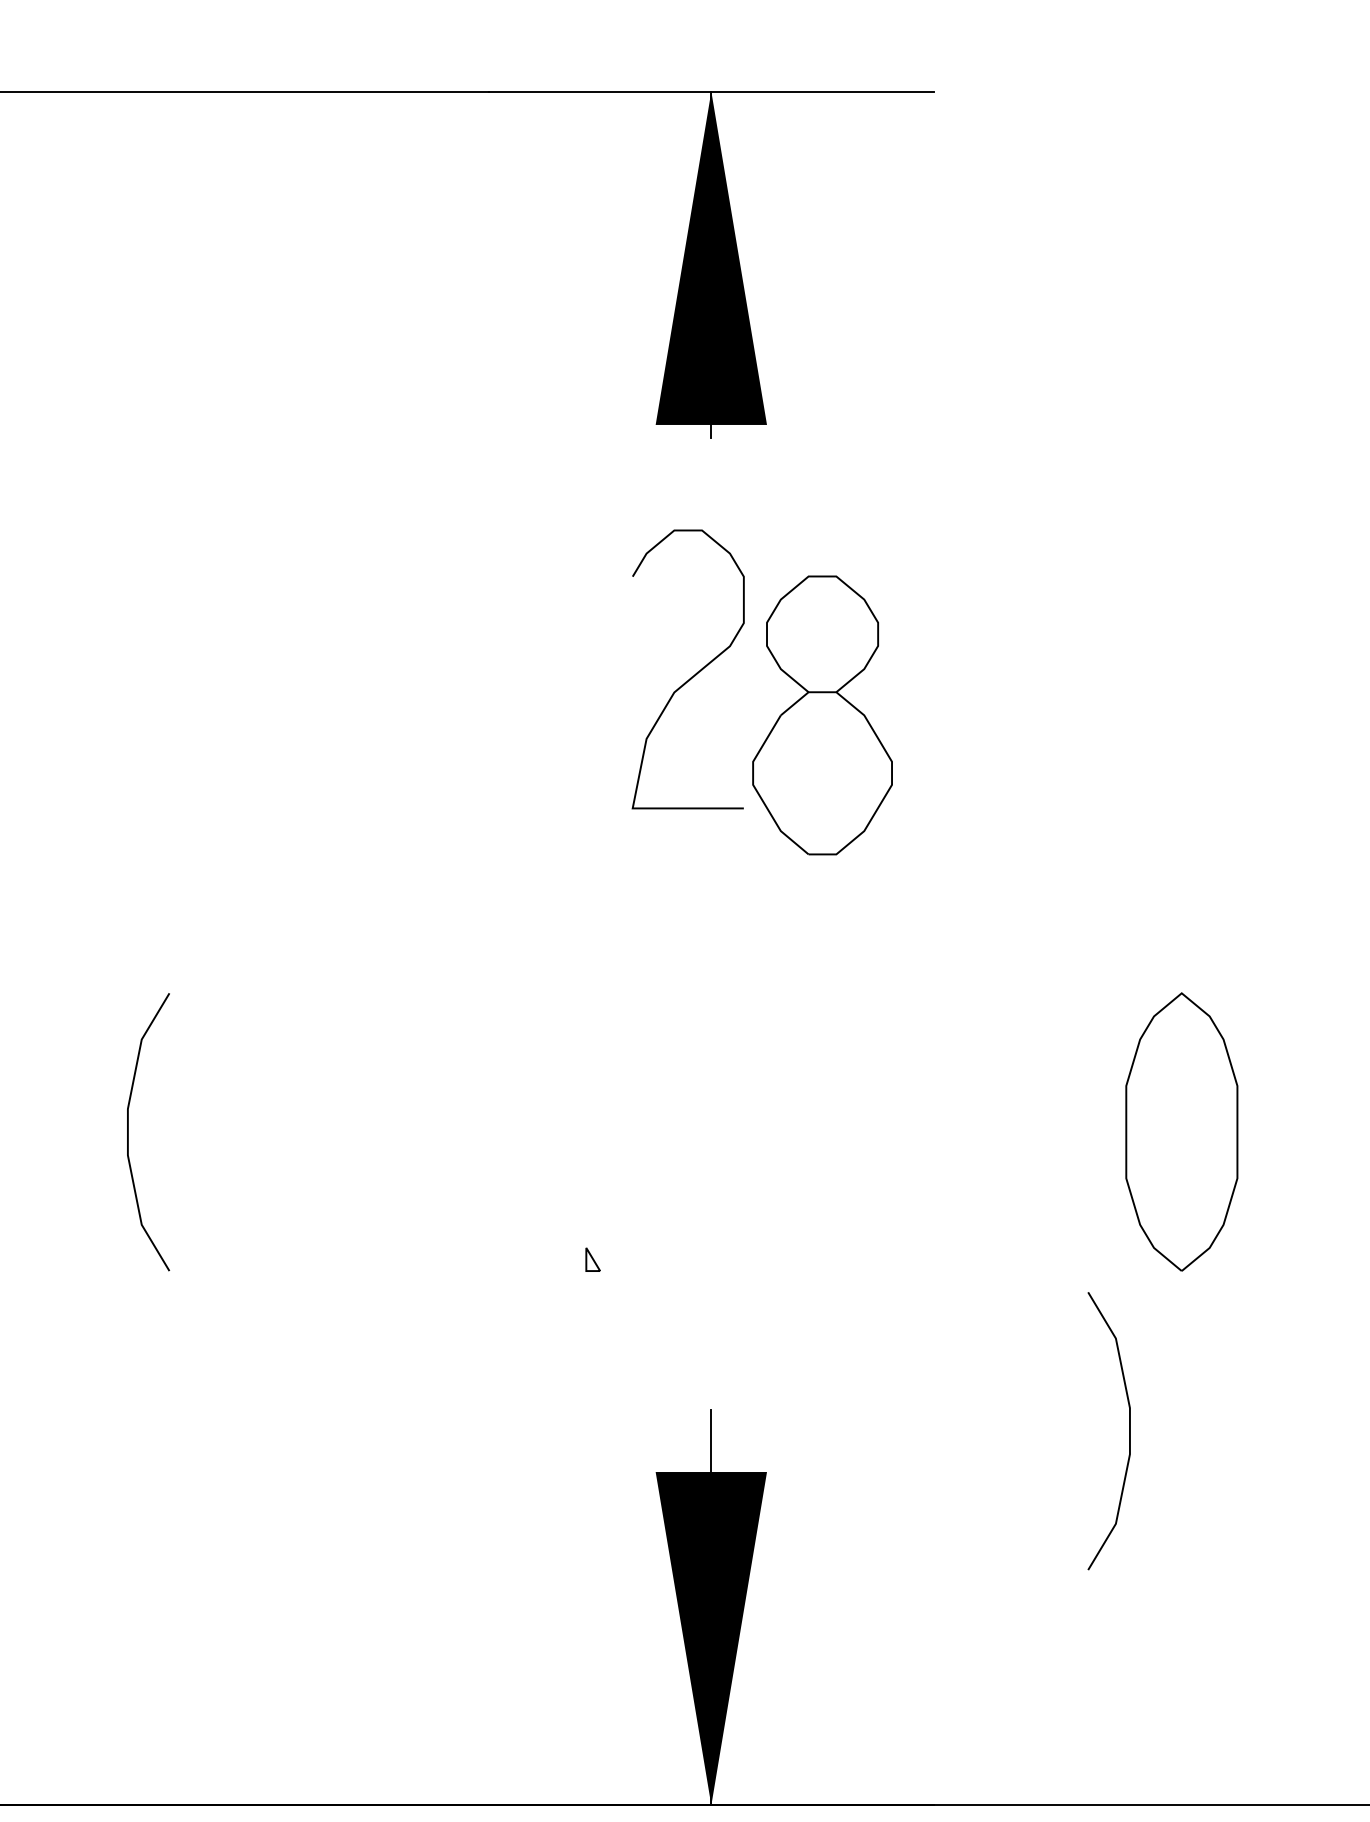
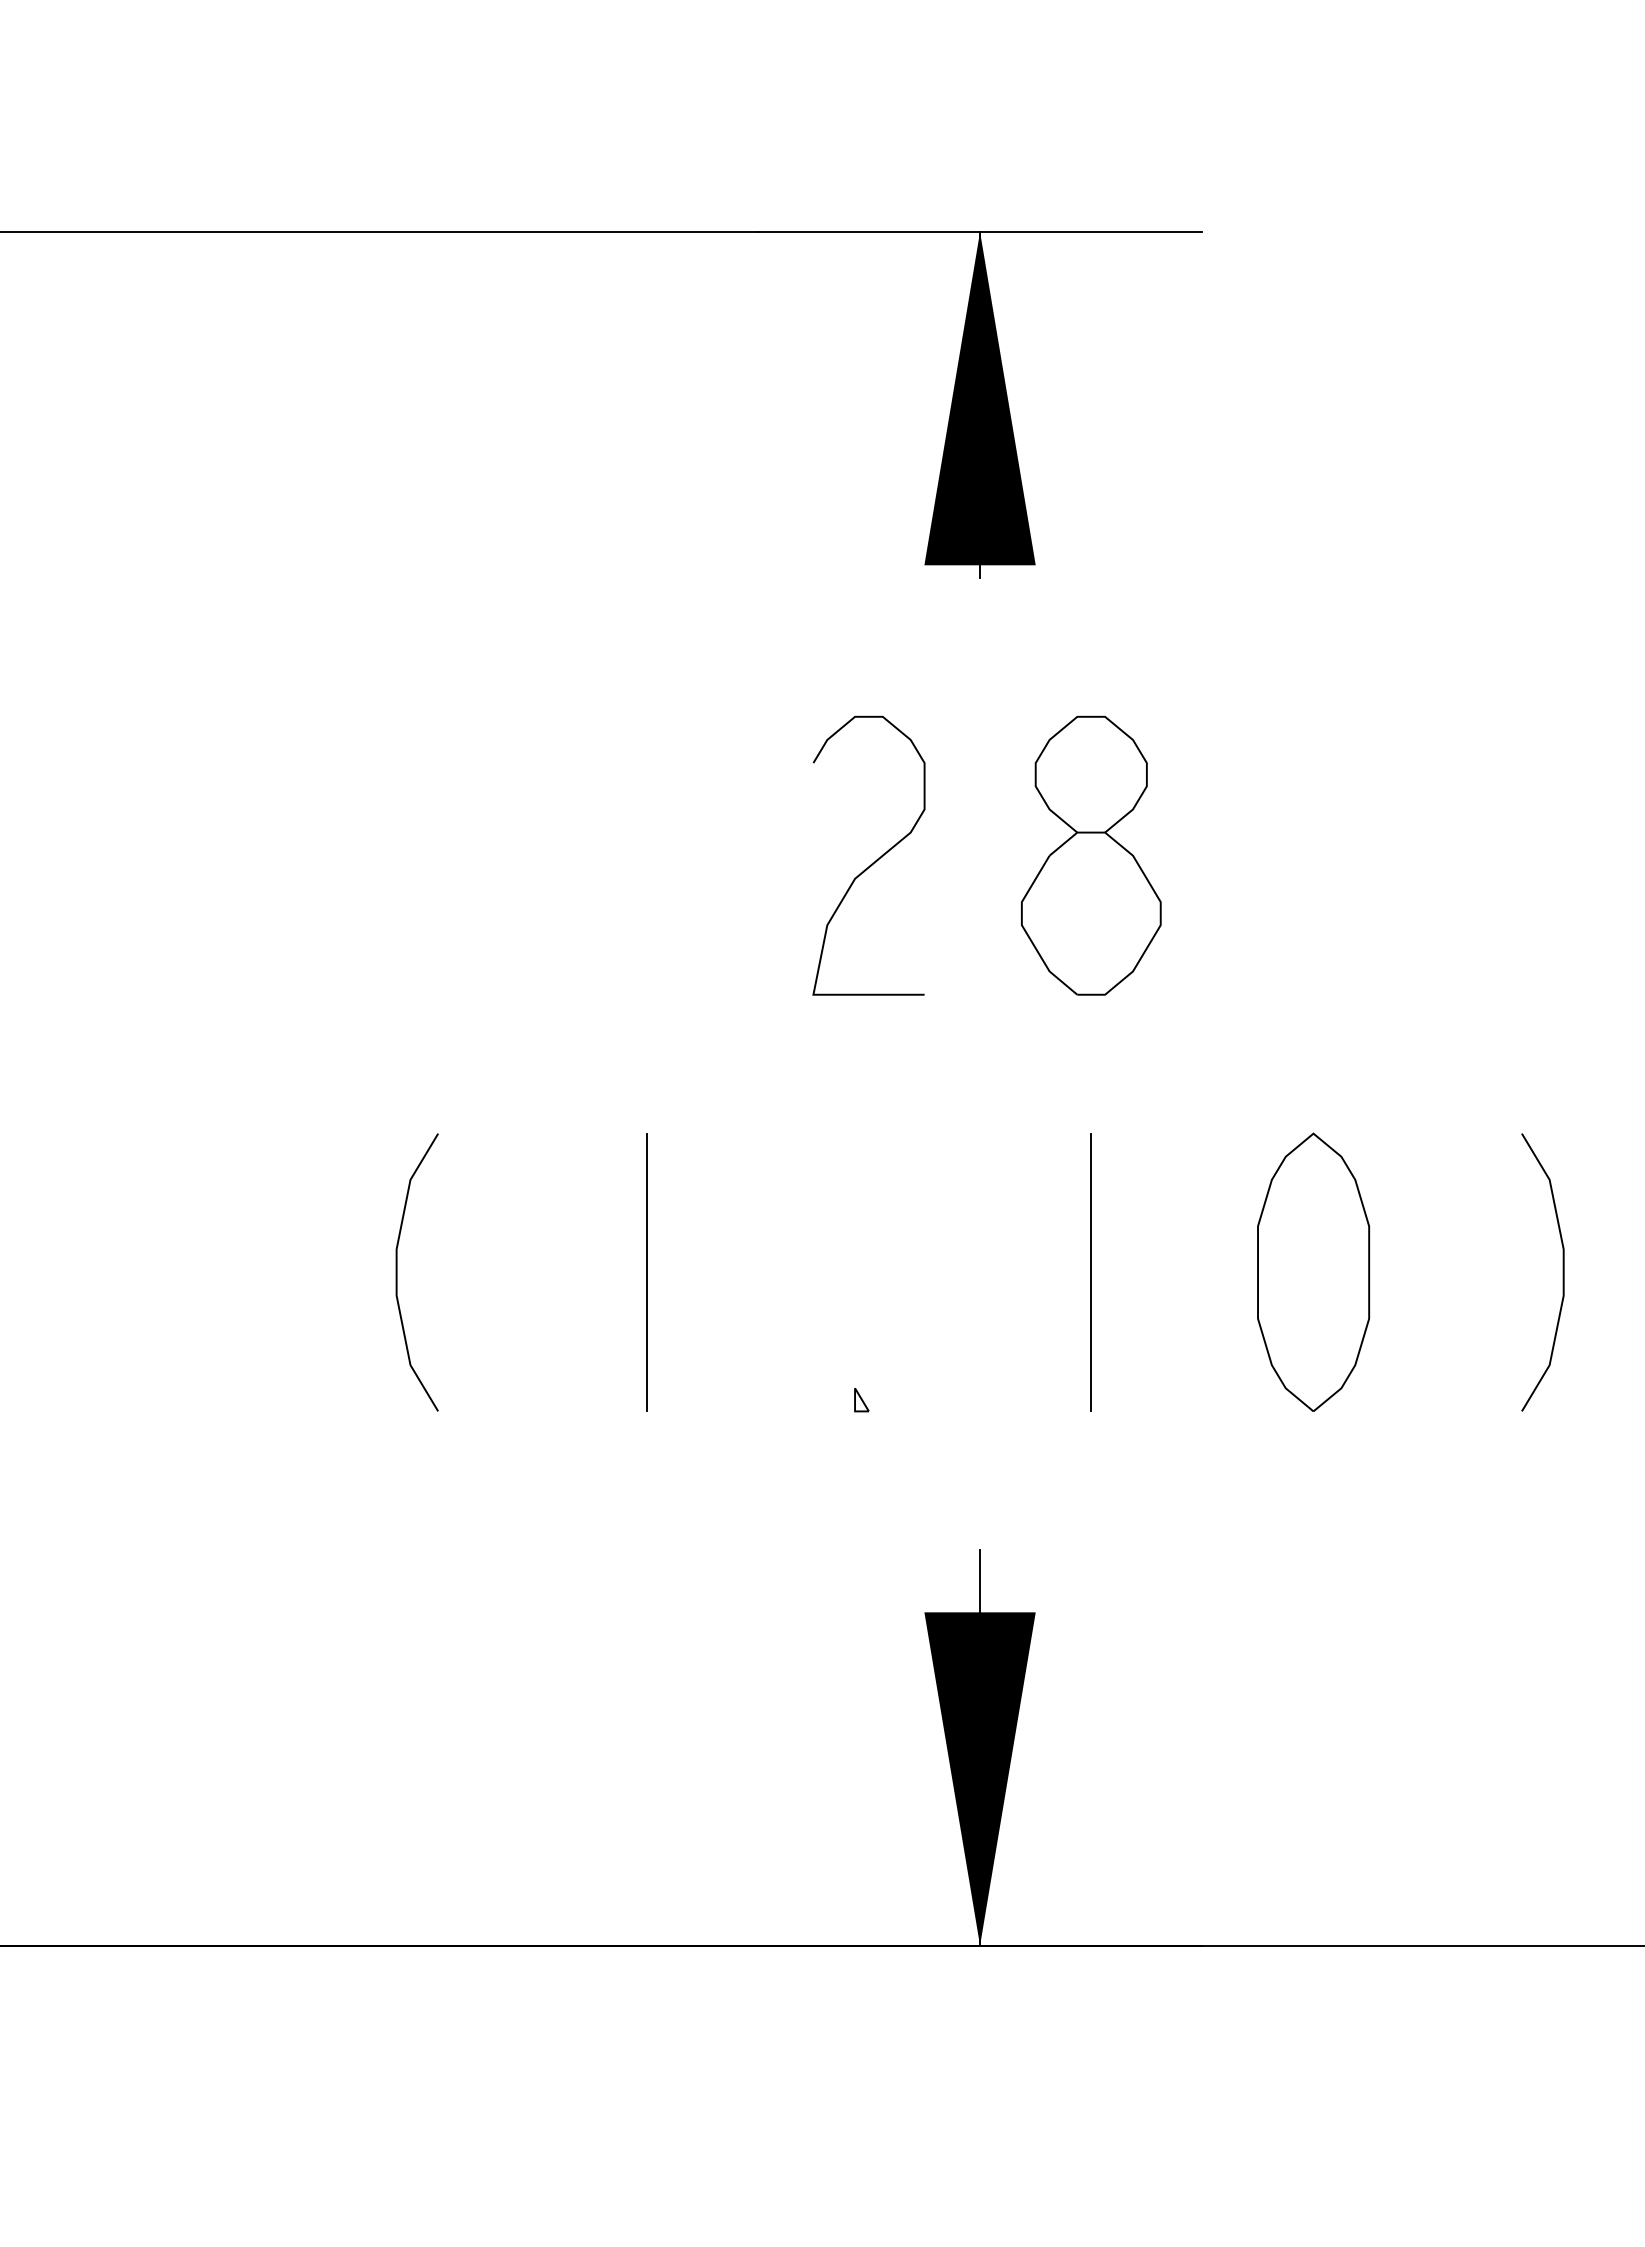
curve: (693, 675) -> (874, 861), moved
part: (1181, 1131) -> (1313, 1271), moved
line: (377, 1132) -> (646, 1272), added
line: (822, 1132) -> (1091, 1272), added
curve: (1128, 1431) -> (1562, 1272), moved

